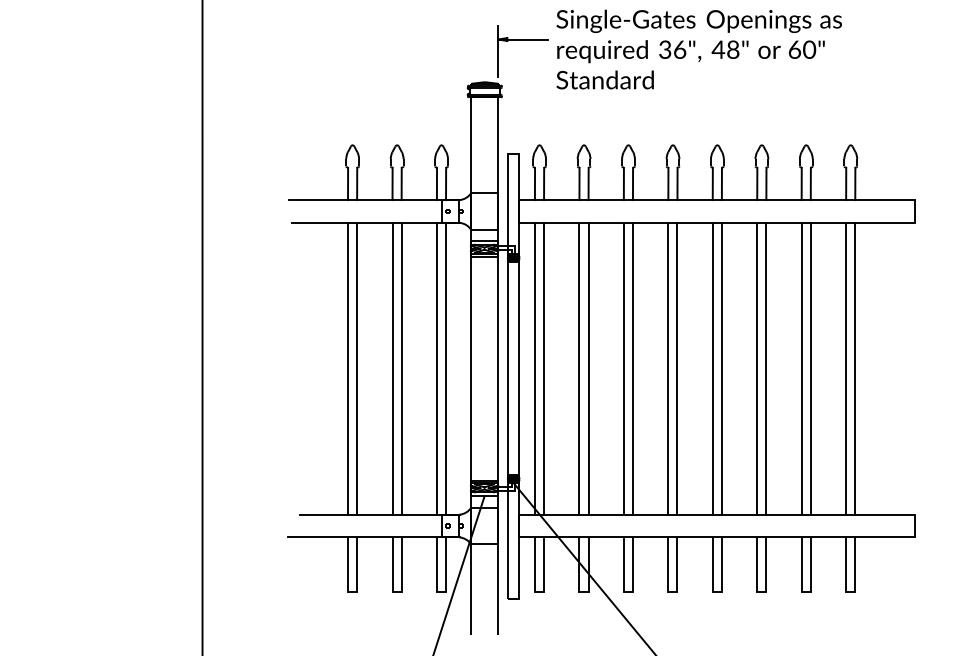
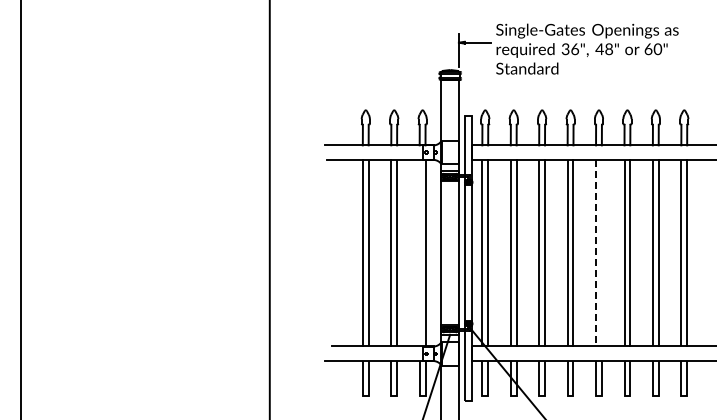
line: (436, 367) -> (419, 252), removed
line: (721, 367) -> (601, 252), removed
line: (713, 369) -> (596, 253), solid -> dashed

